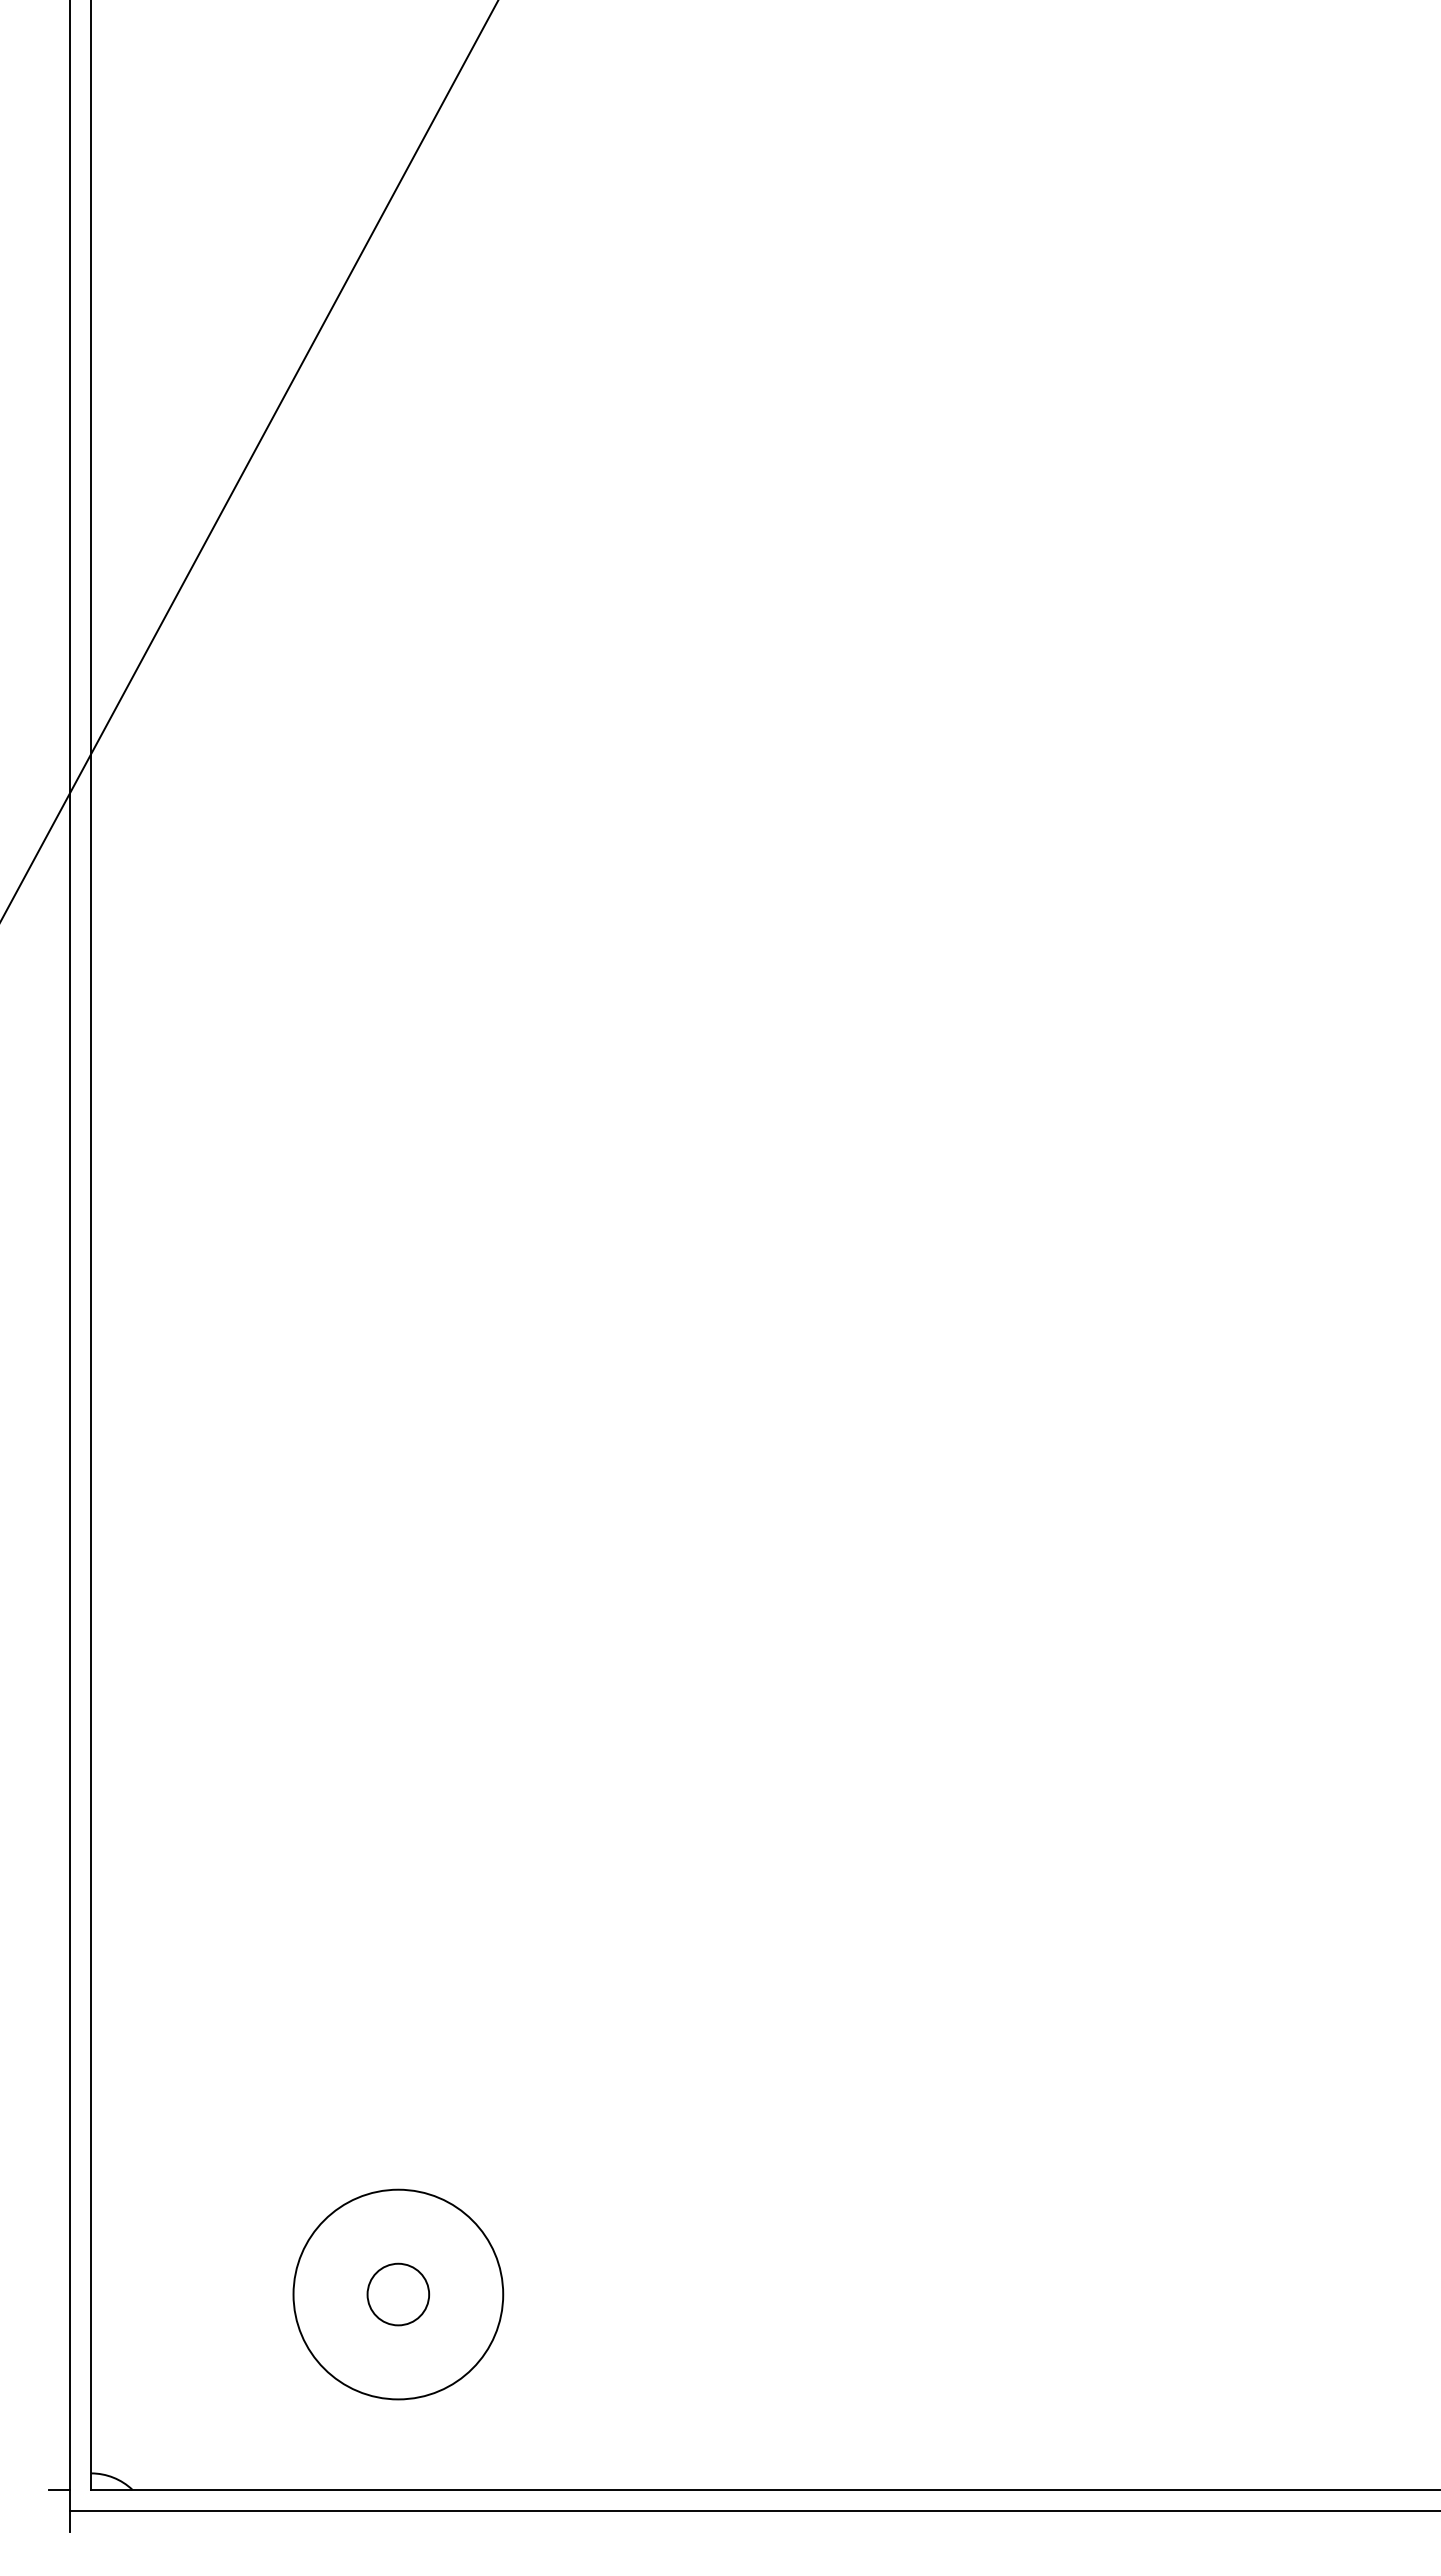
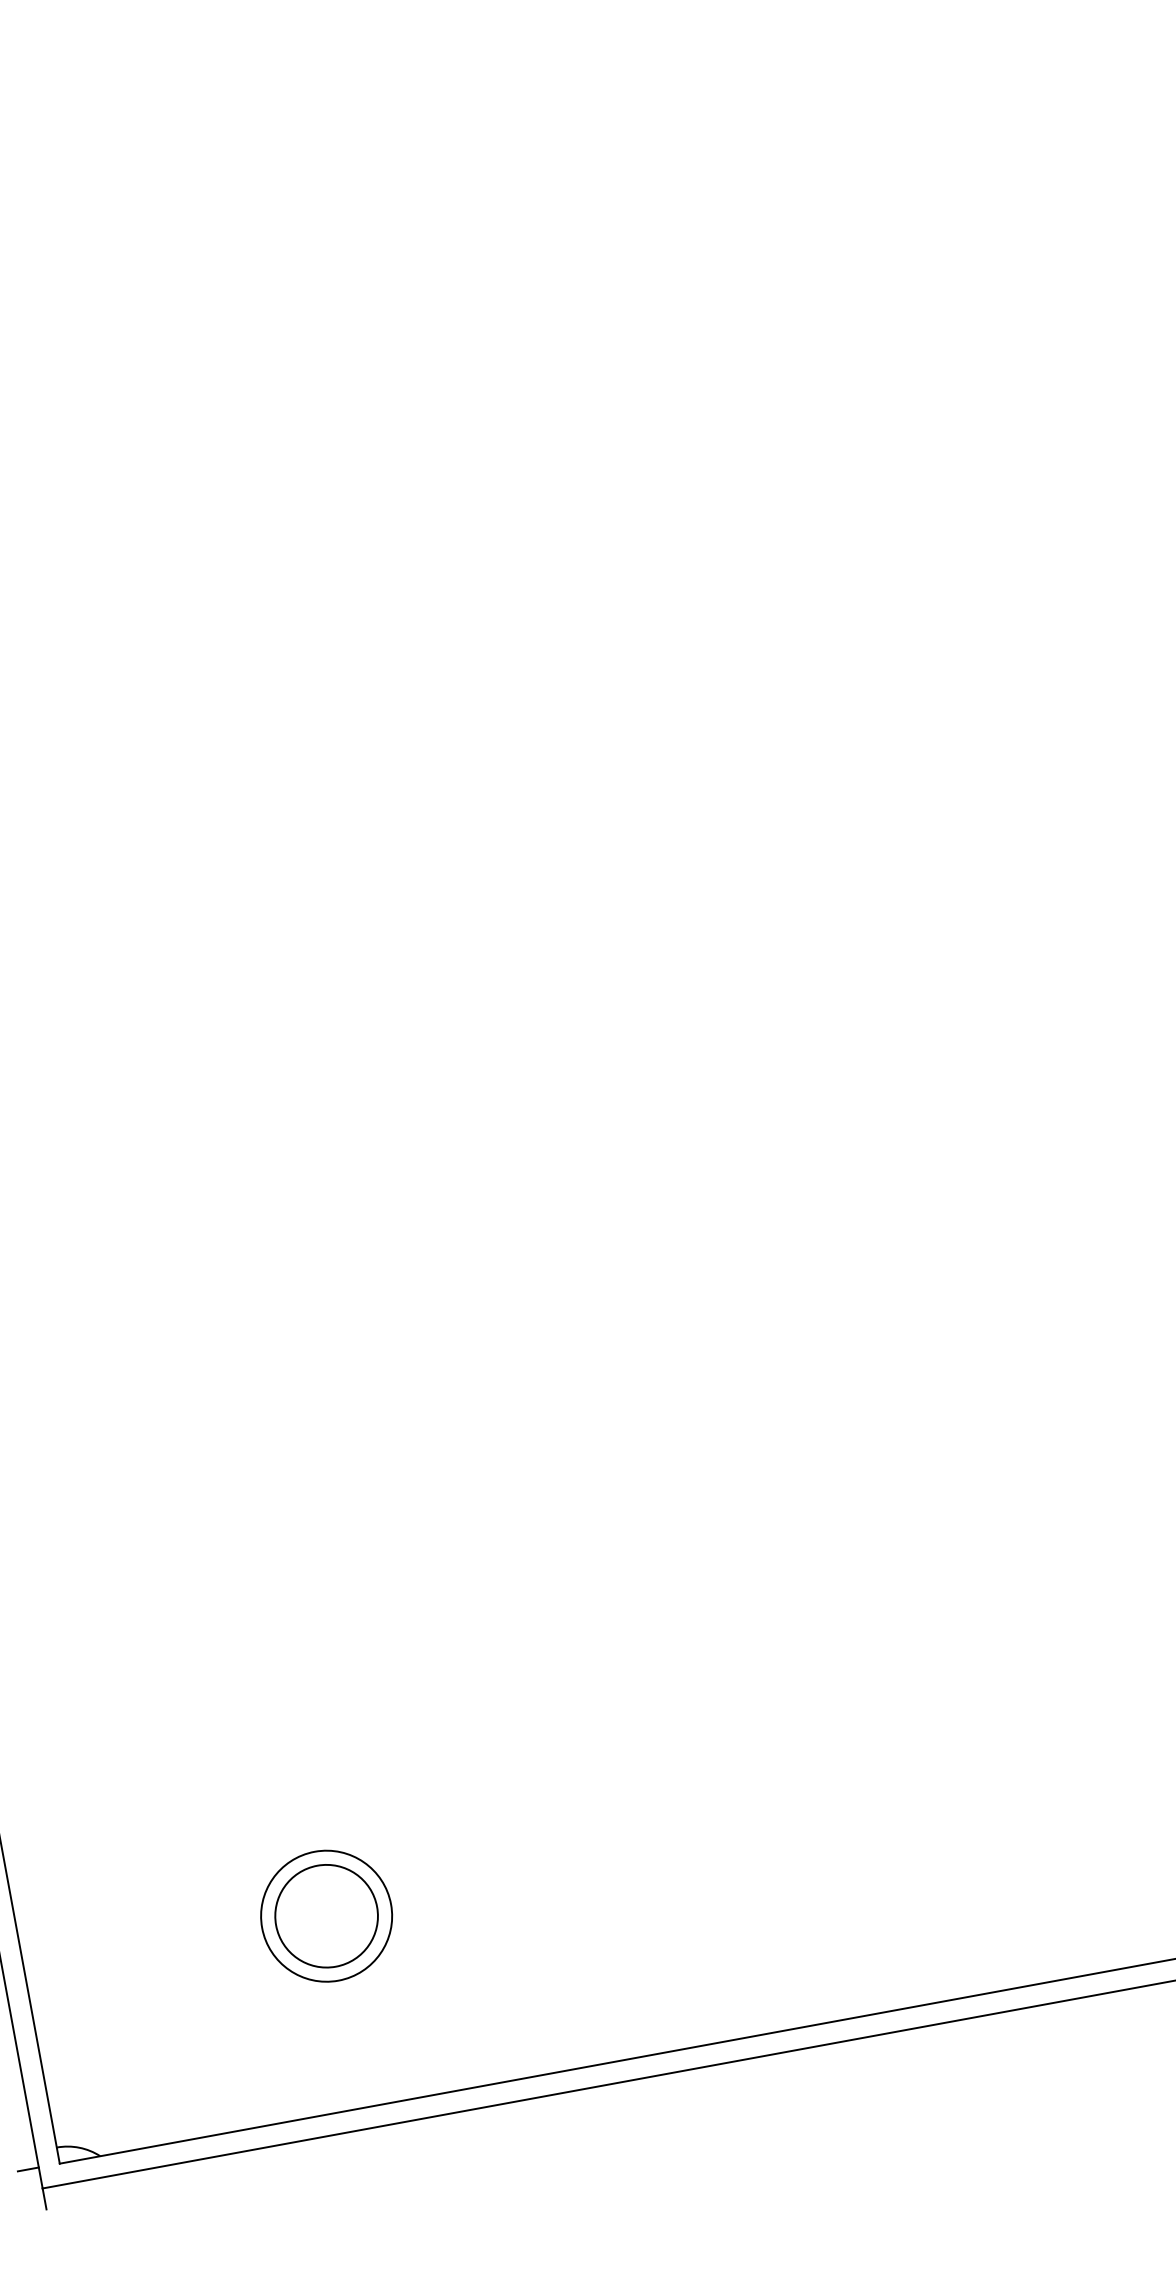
circle: (397, 2294) -> (325, 1916), size x0.62
circle: (398, 2294) -> (326, 1916), size x1.67

